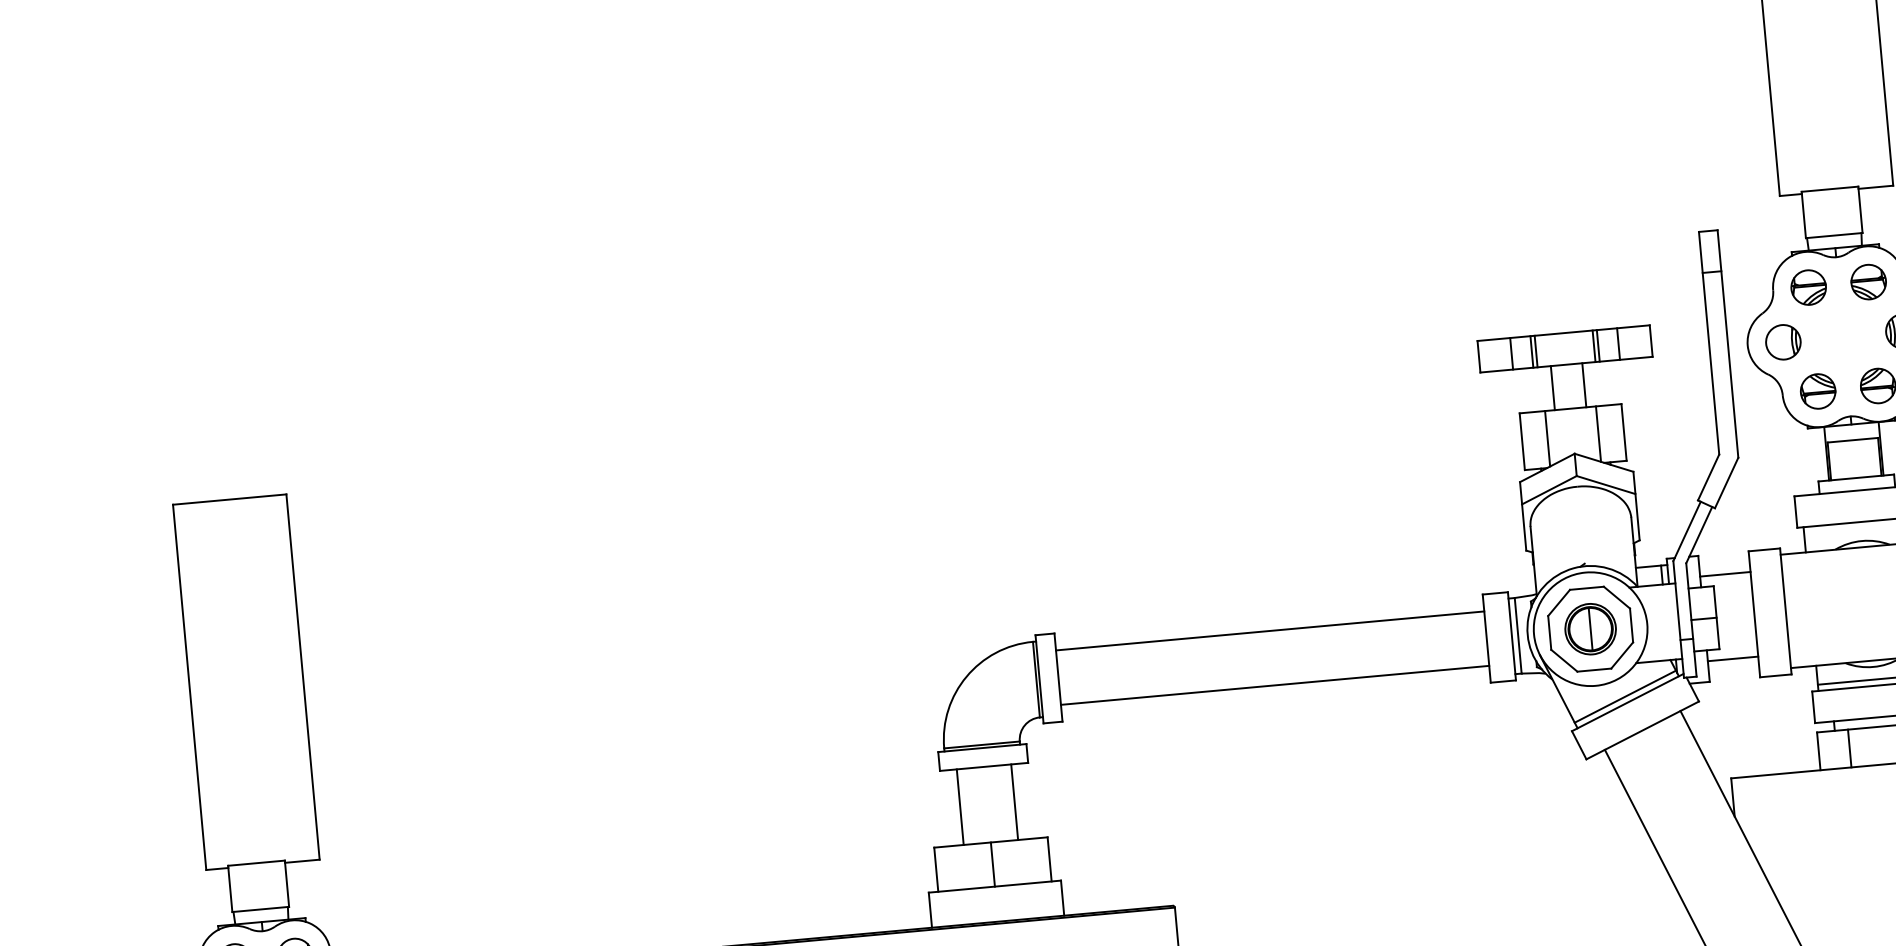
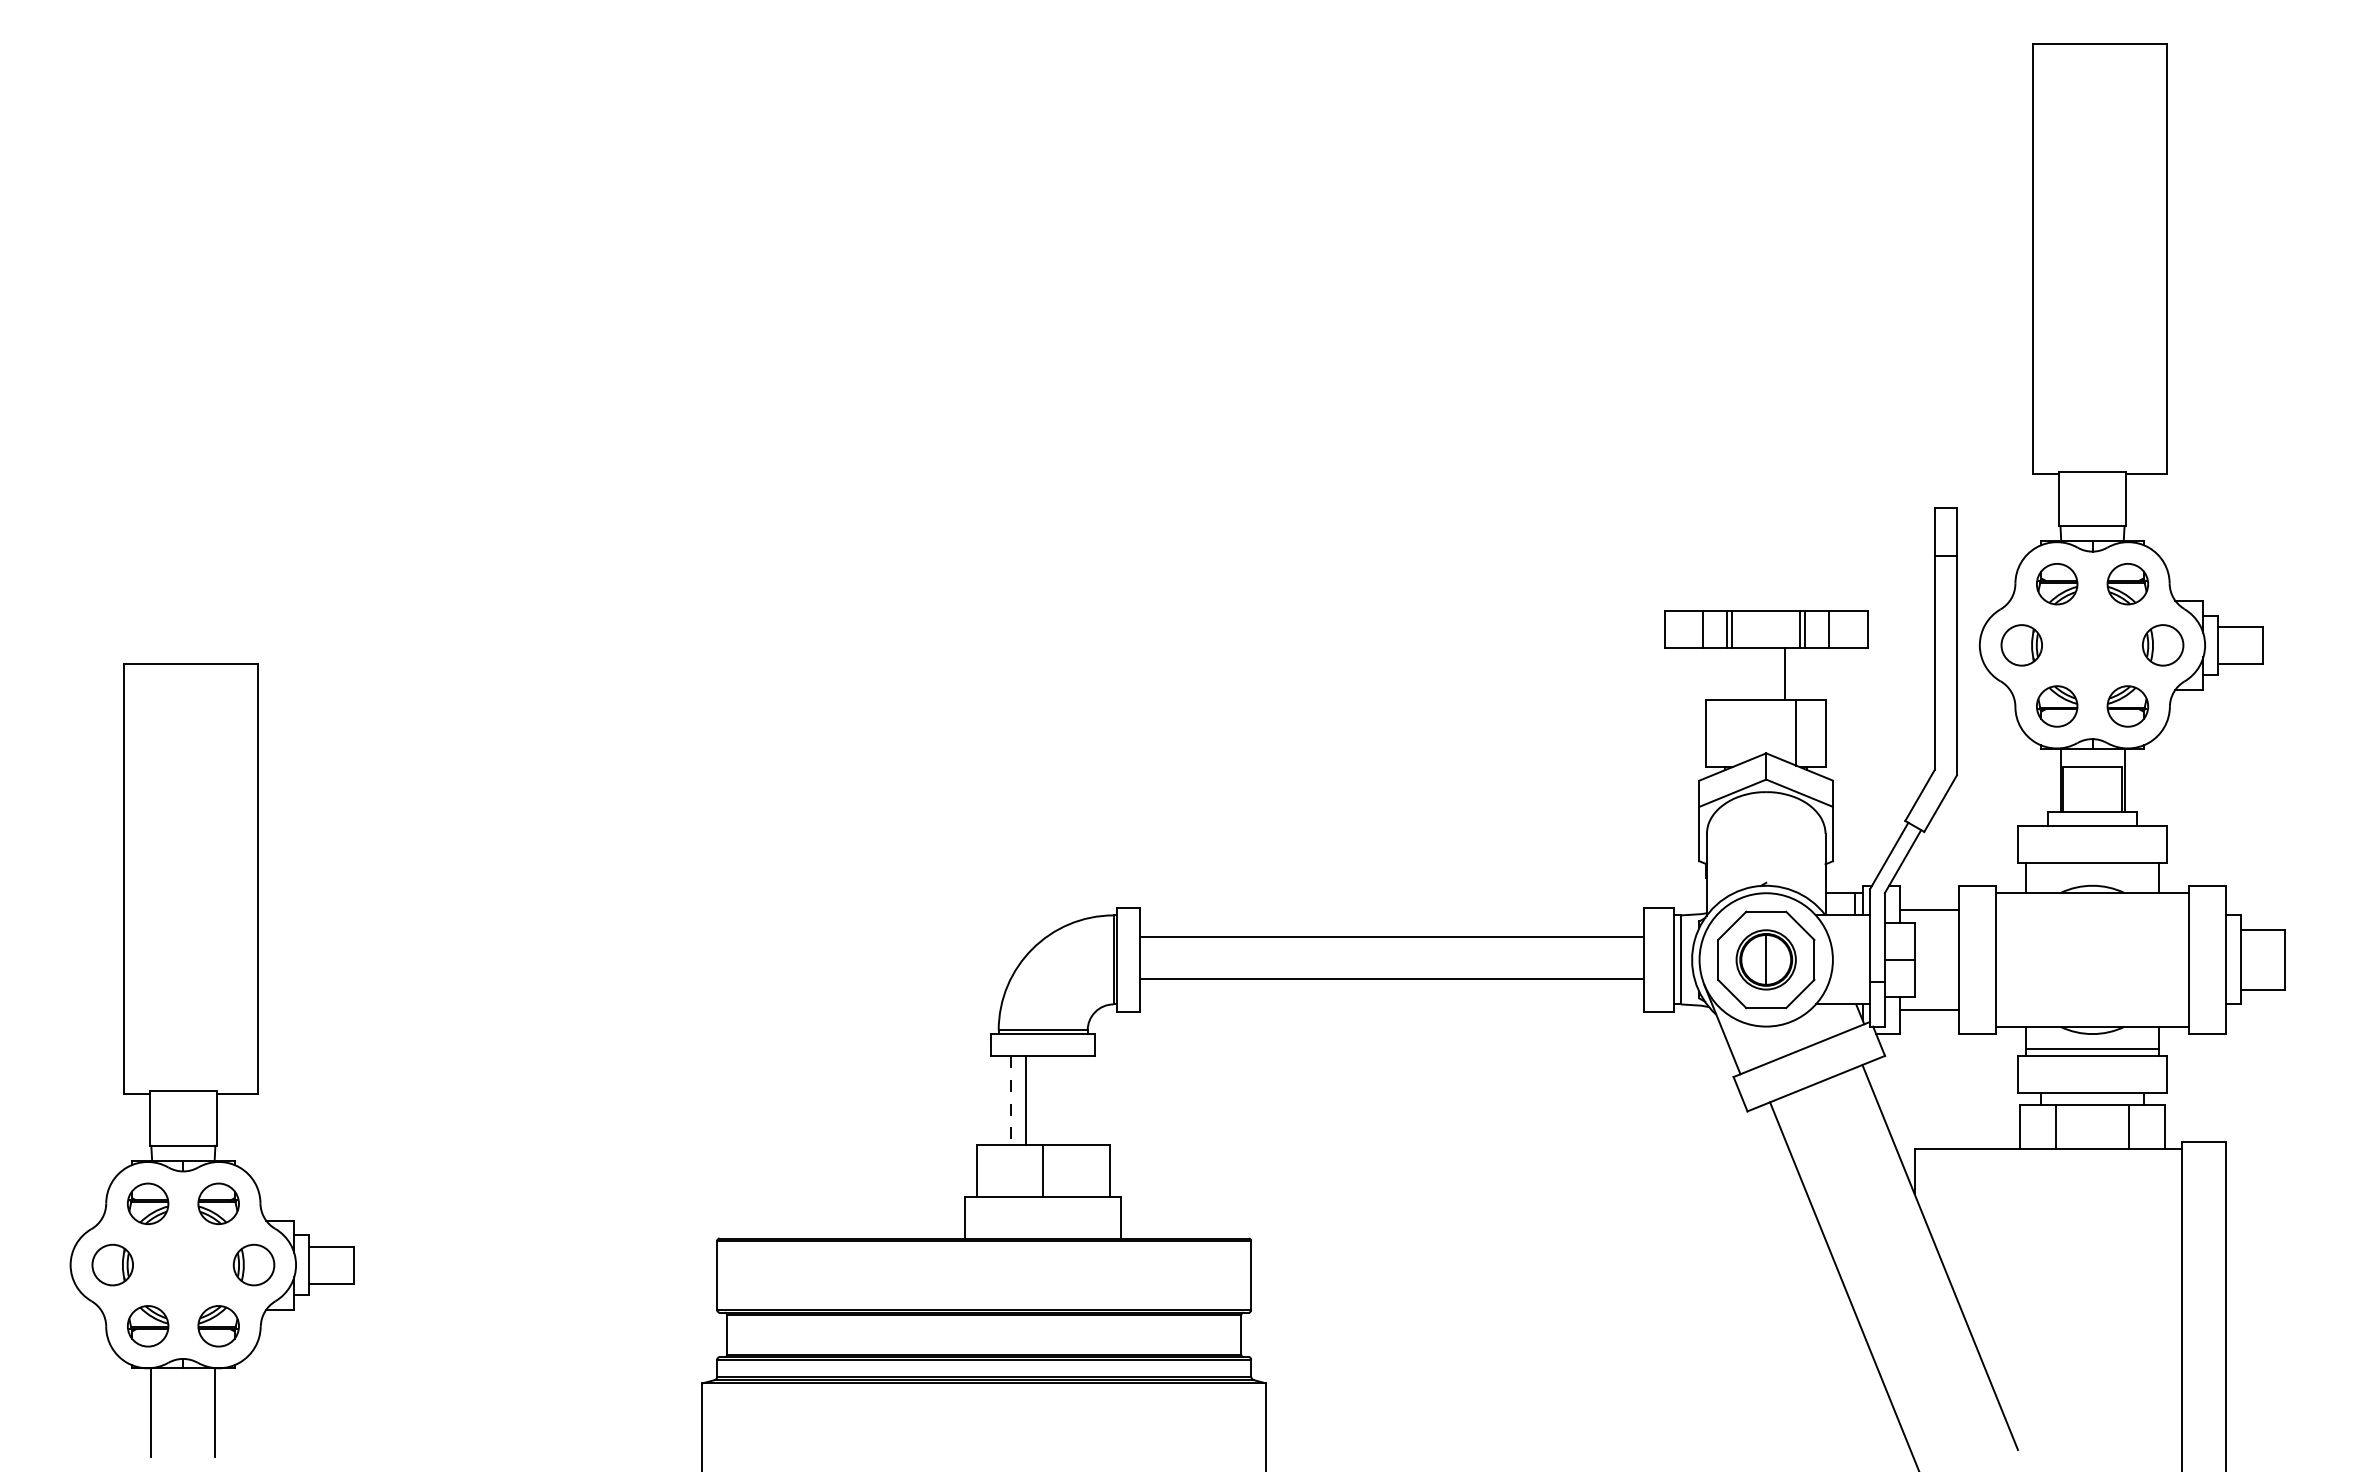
line: (1552, 388) -> (1747, 674), removed
line: (1547, 438) -> (1736, 732), removed
line: (1269, 630) -> (1391, 978), moved
line: (1274, 684) -> (1391, 936), moved
line: (1625, 696) -> (1799, 1042), removed
line: (1014, 801) -> (1026, 1100), moved
line: (960, 807) -> (1011, 1101), solid -> dashed

